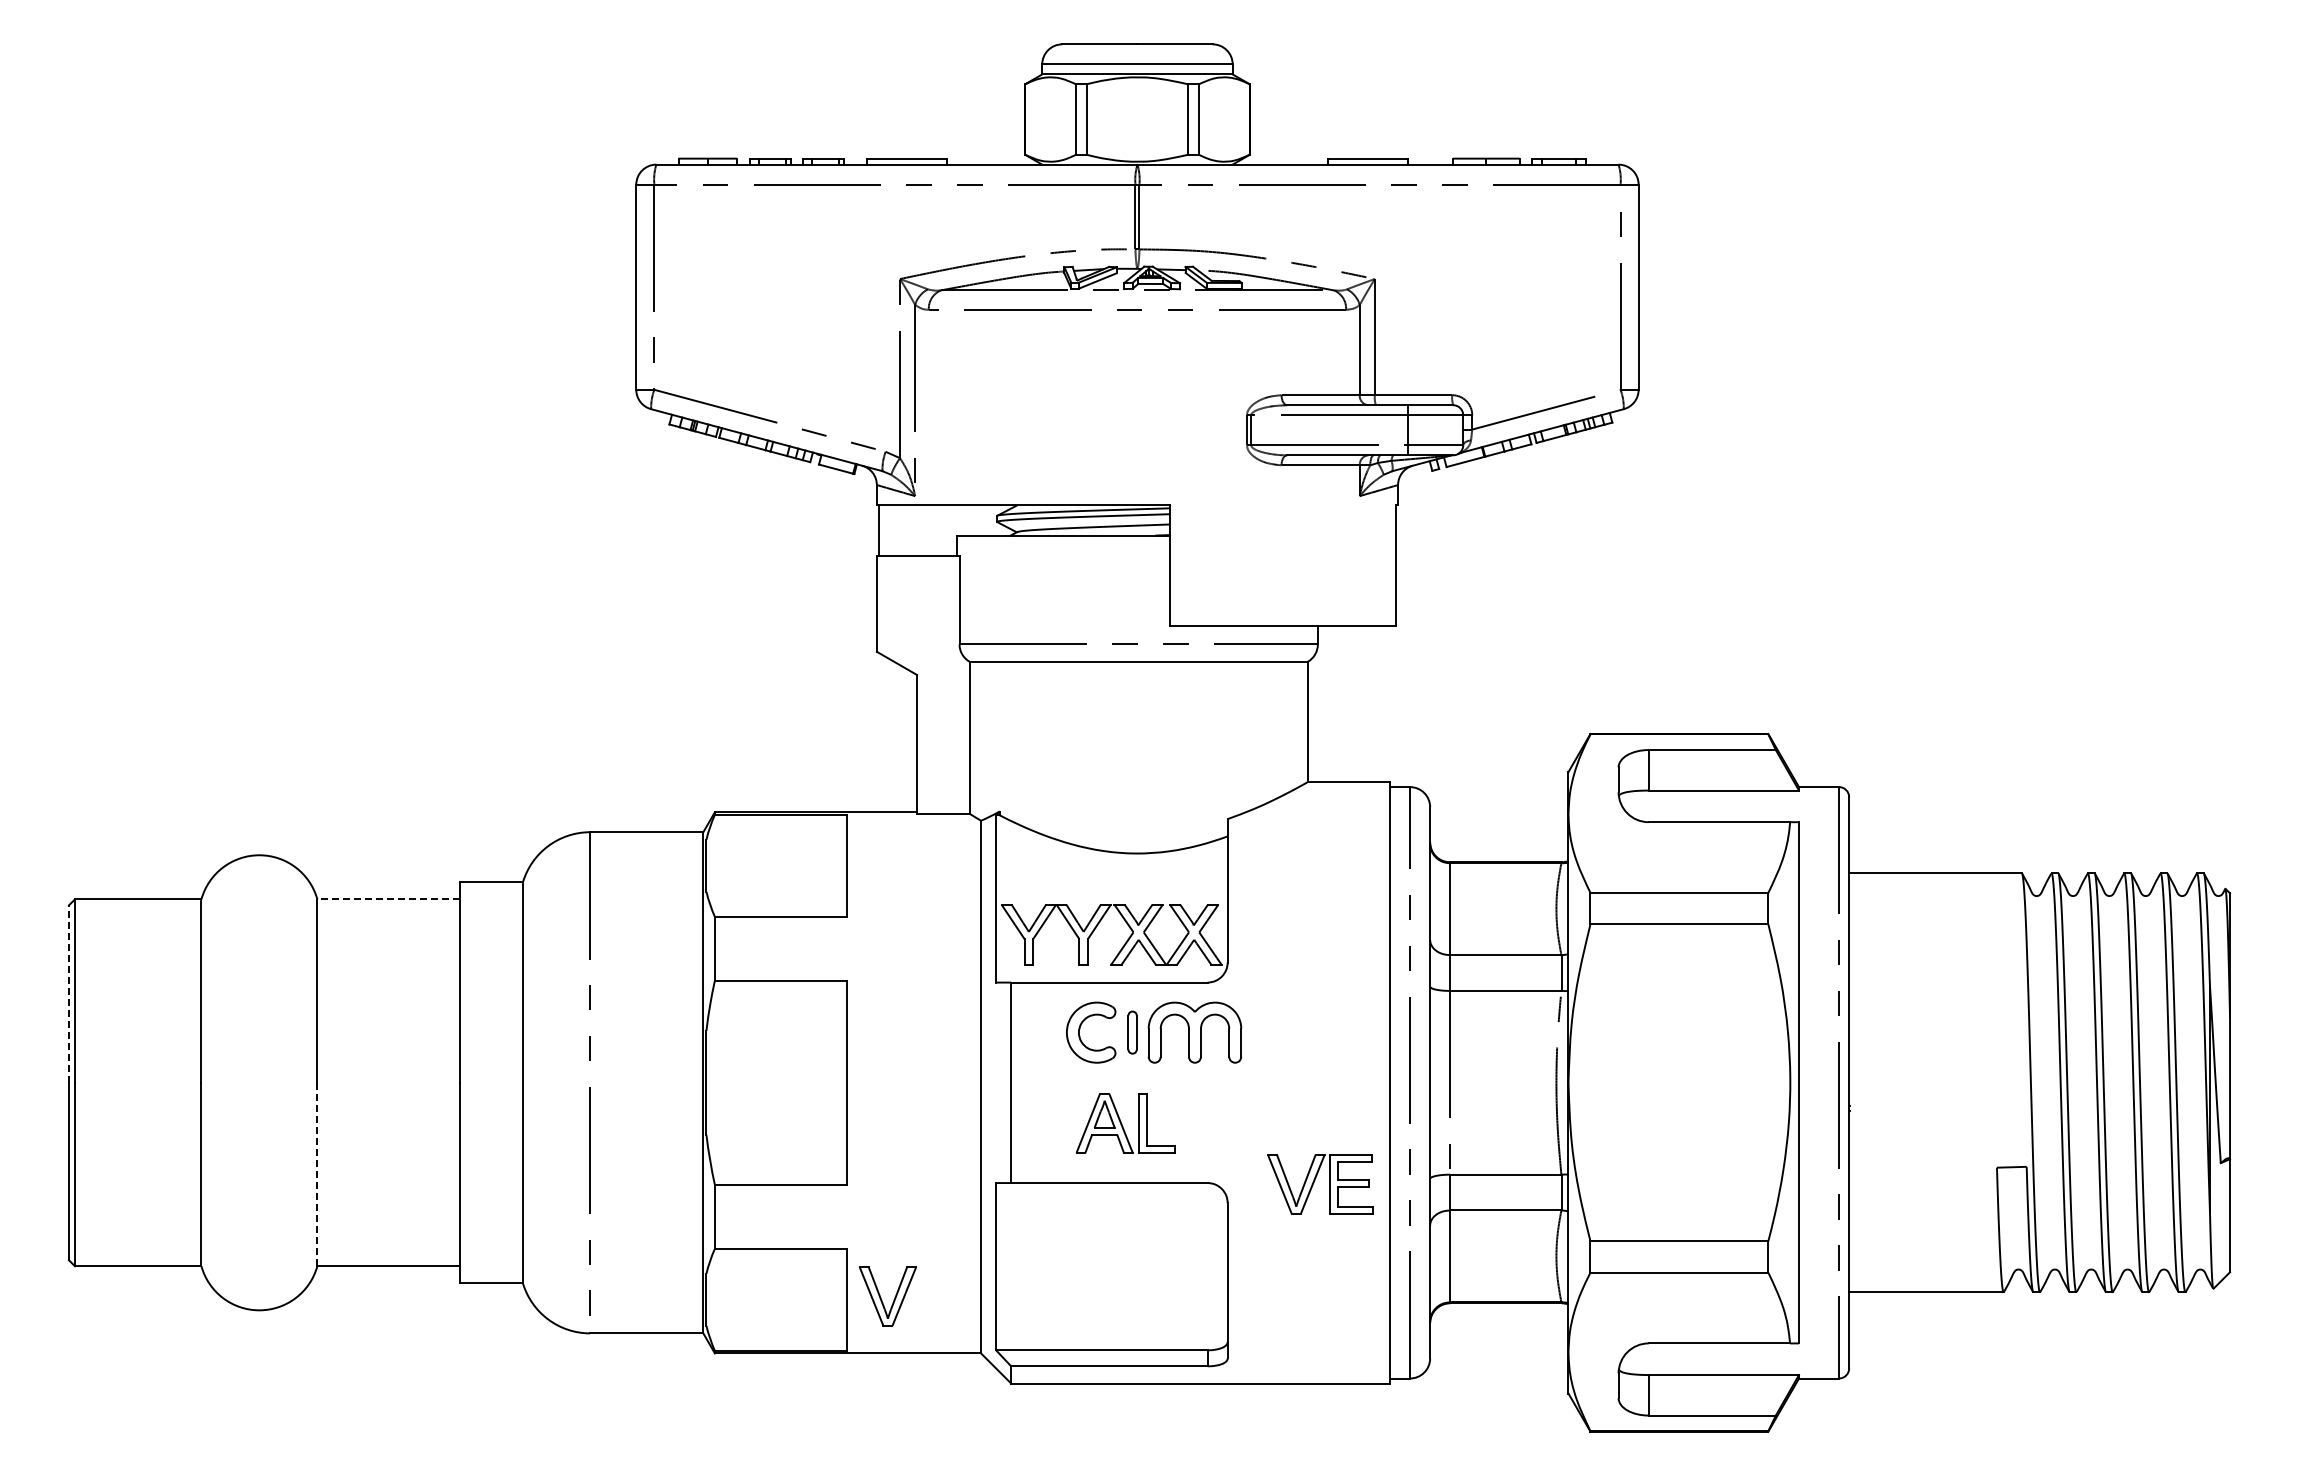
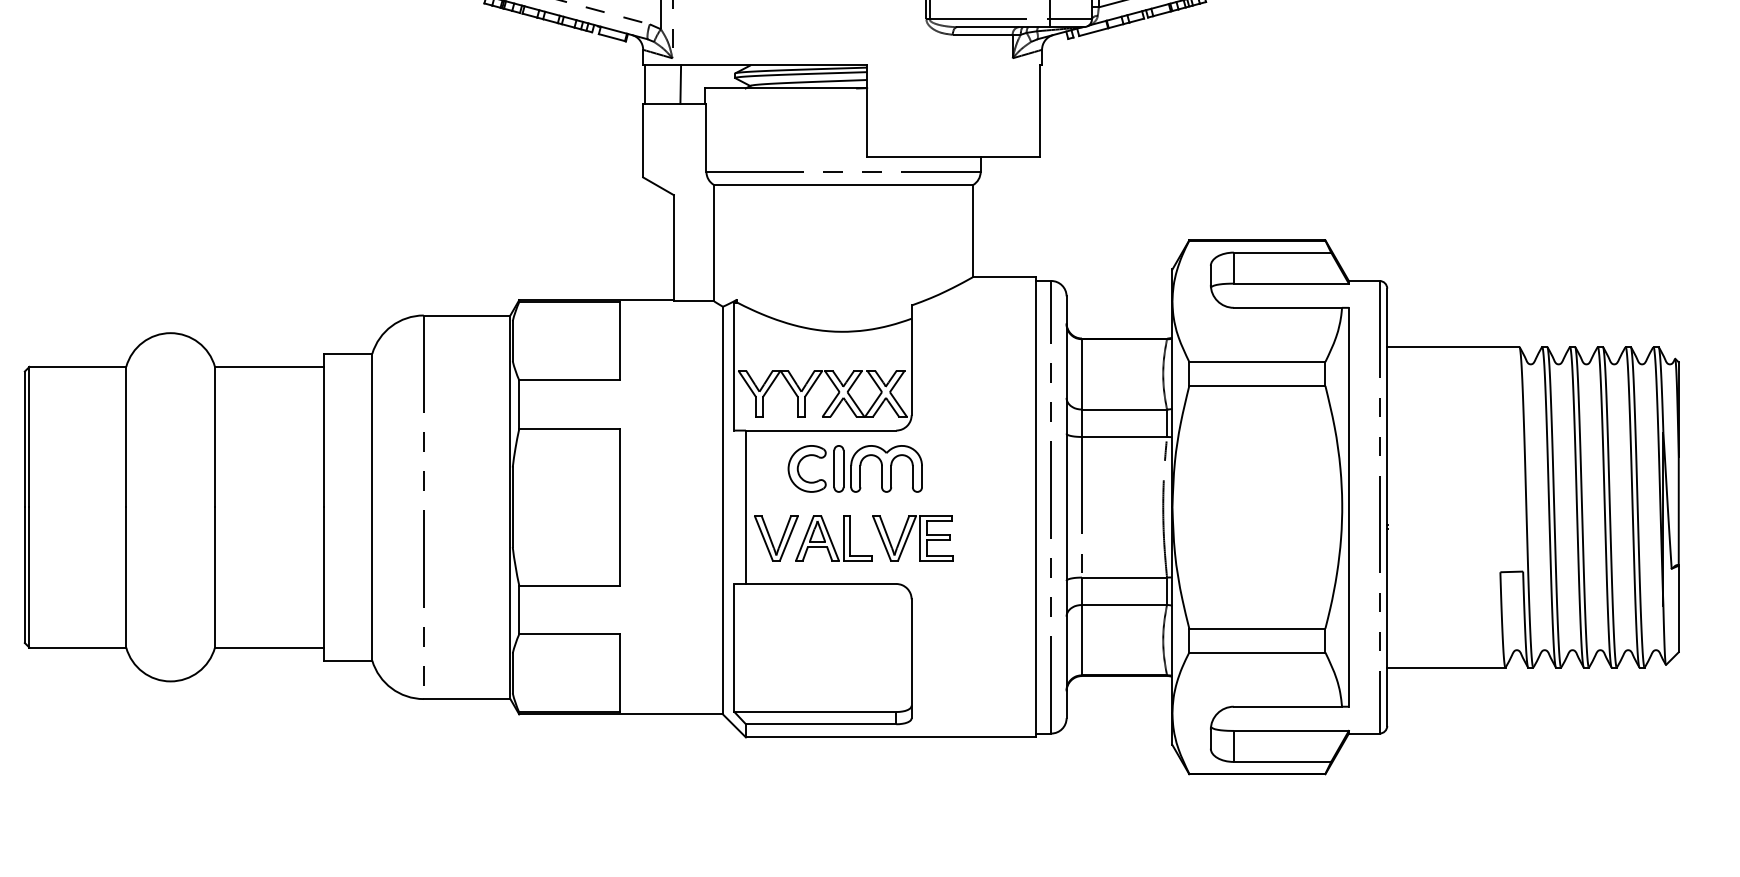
line: (925, 530) -> (680, 84), added
line: (388, 899) -> (269, 367), dashed -> solid
line: (68, 994) -> (24, 439), dashed -> solid
part: (1132, 1032) -> (838, 468), size x1.43
line: (317, 1174) -> (215, 577), dashed -> solid
part: (1314, 1183) -> (908, 537), moved
part: (881, 1297) -> (771, 539), moved

